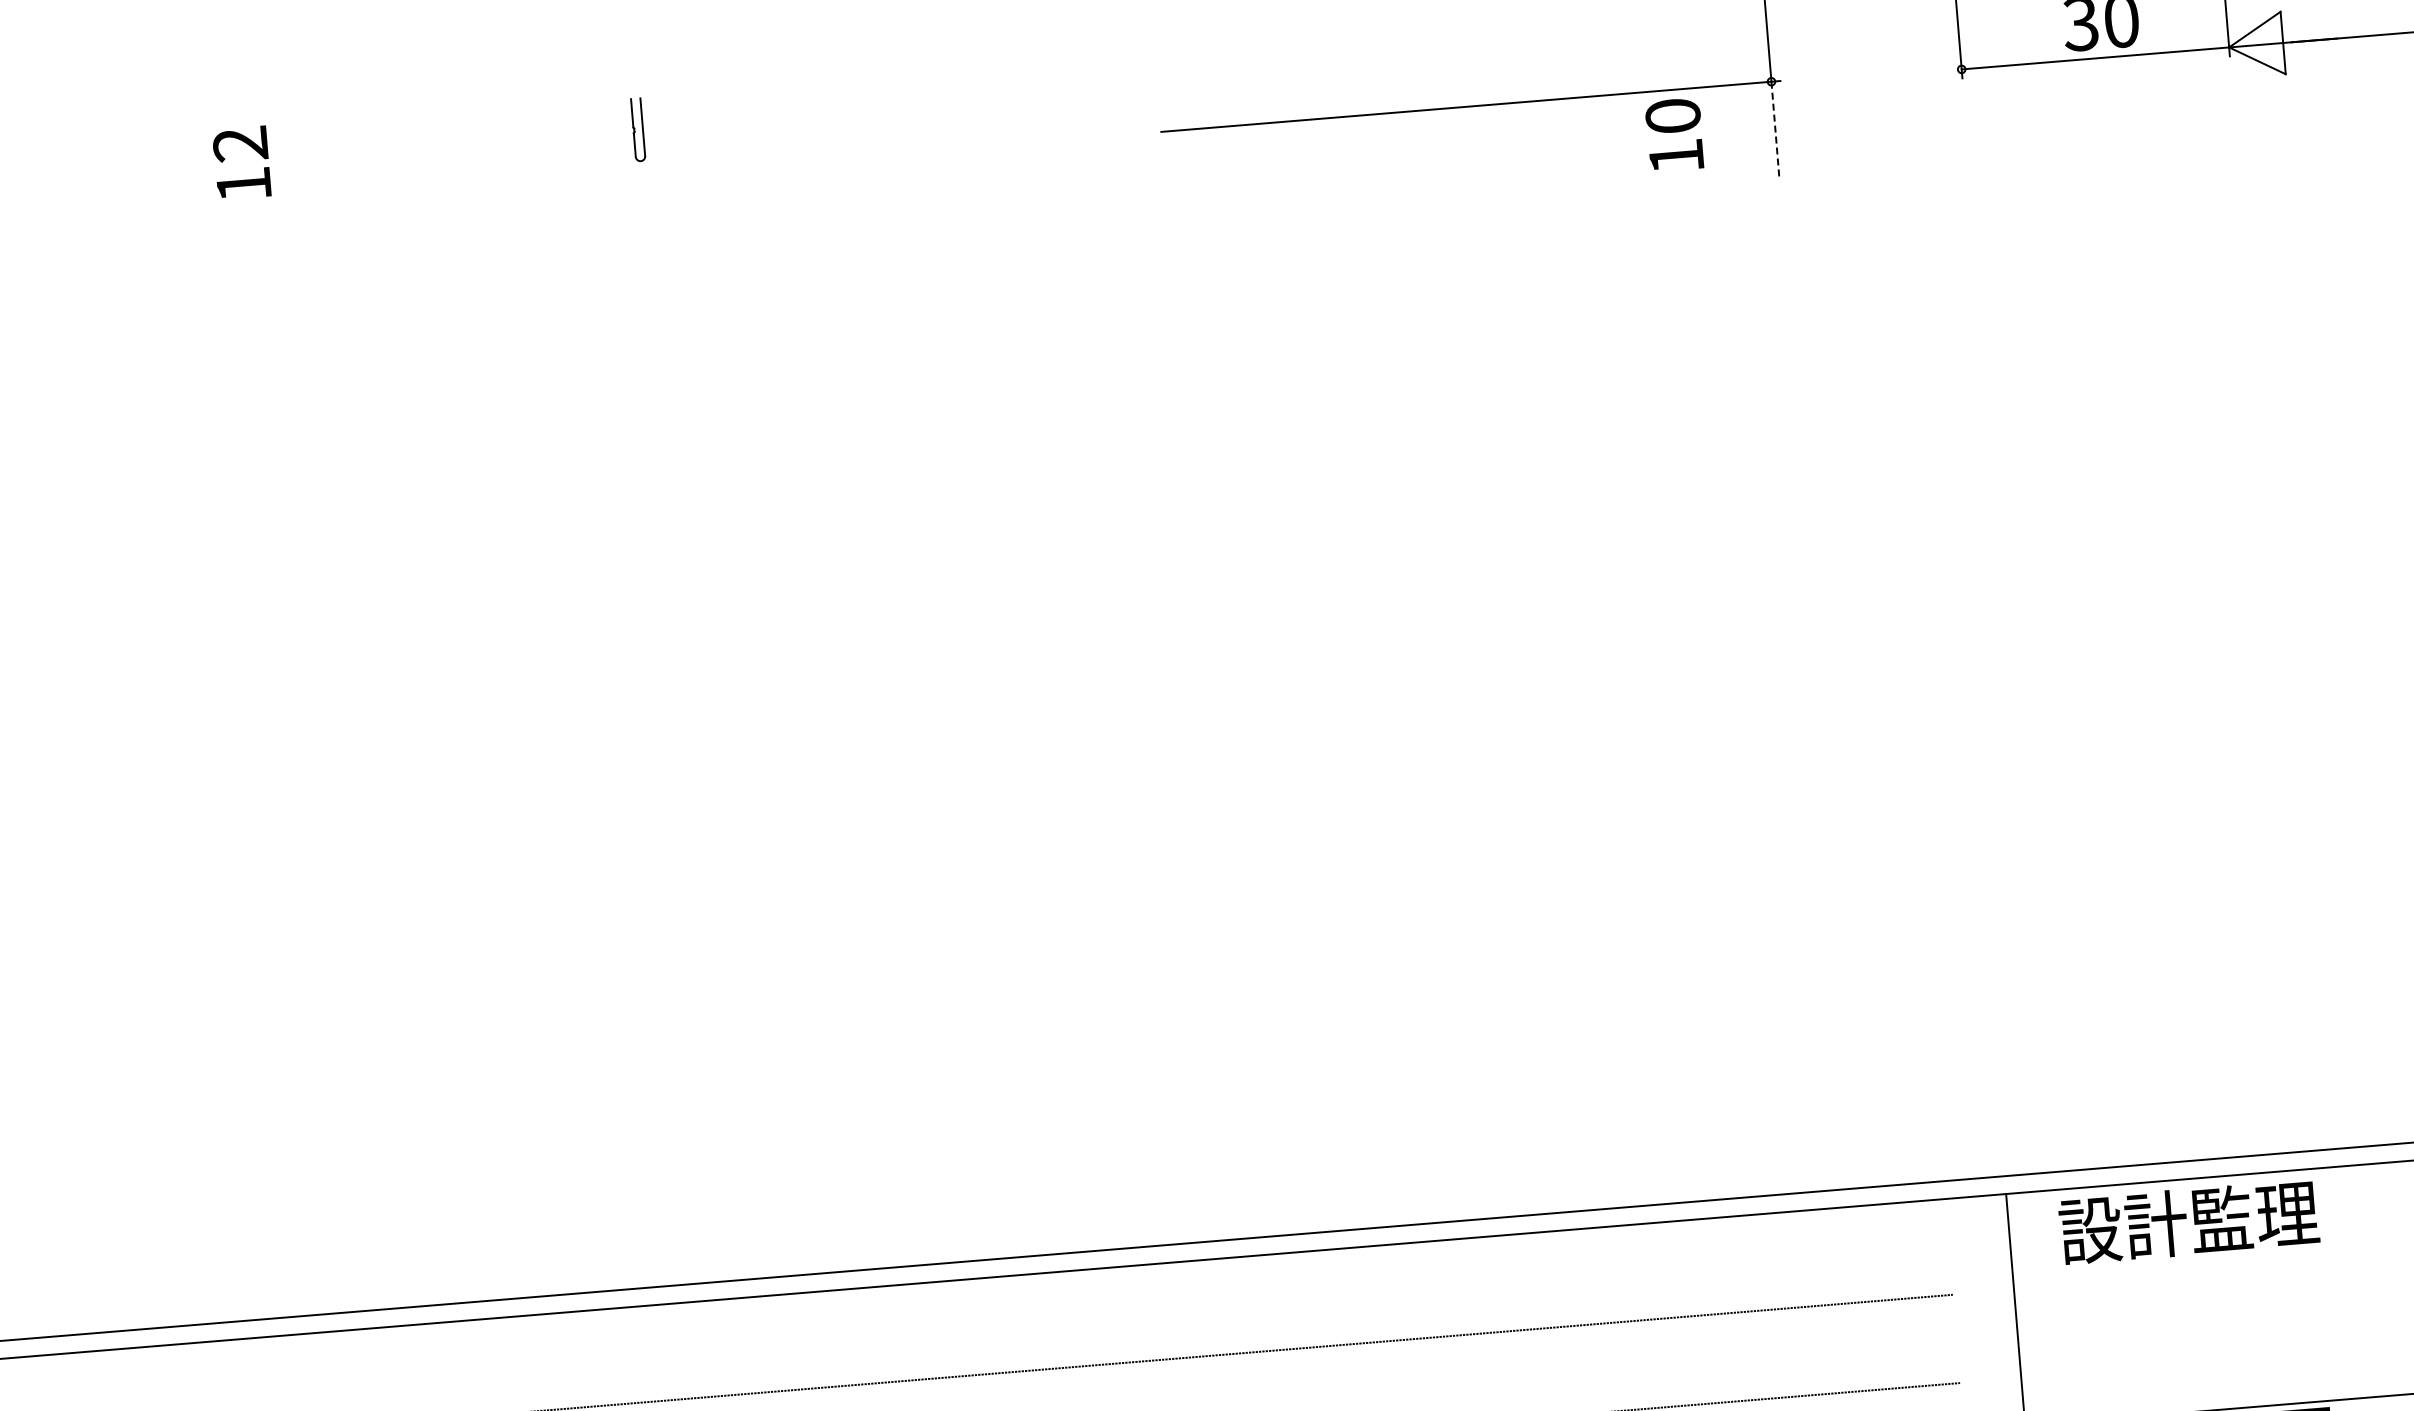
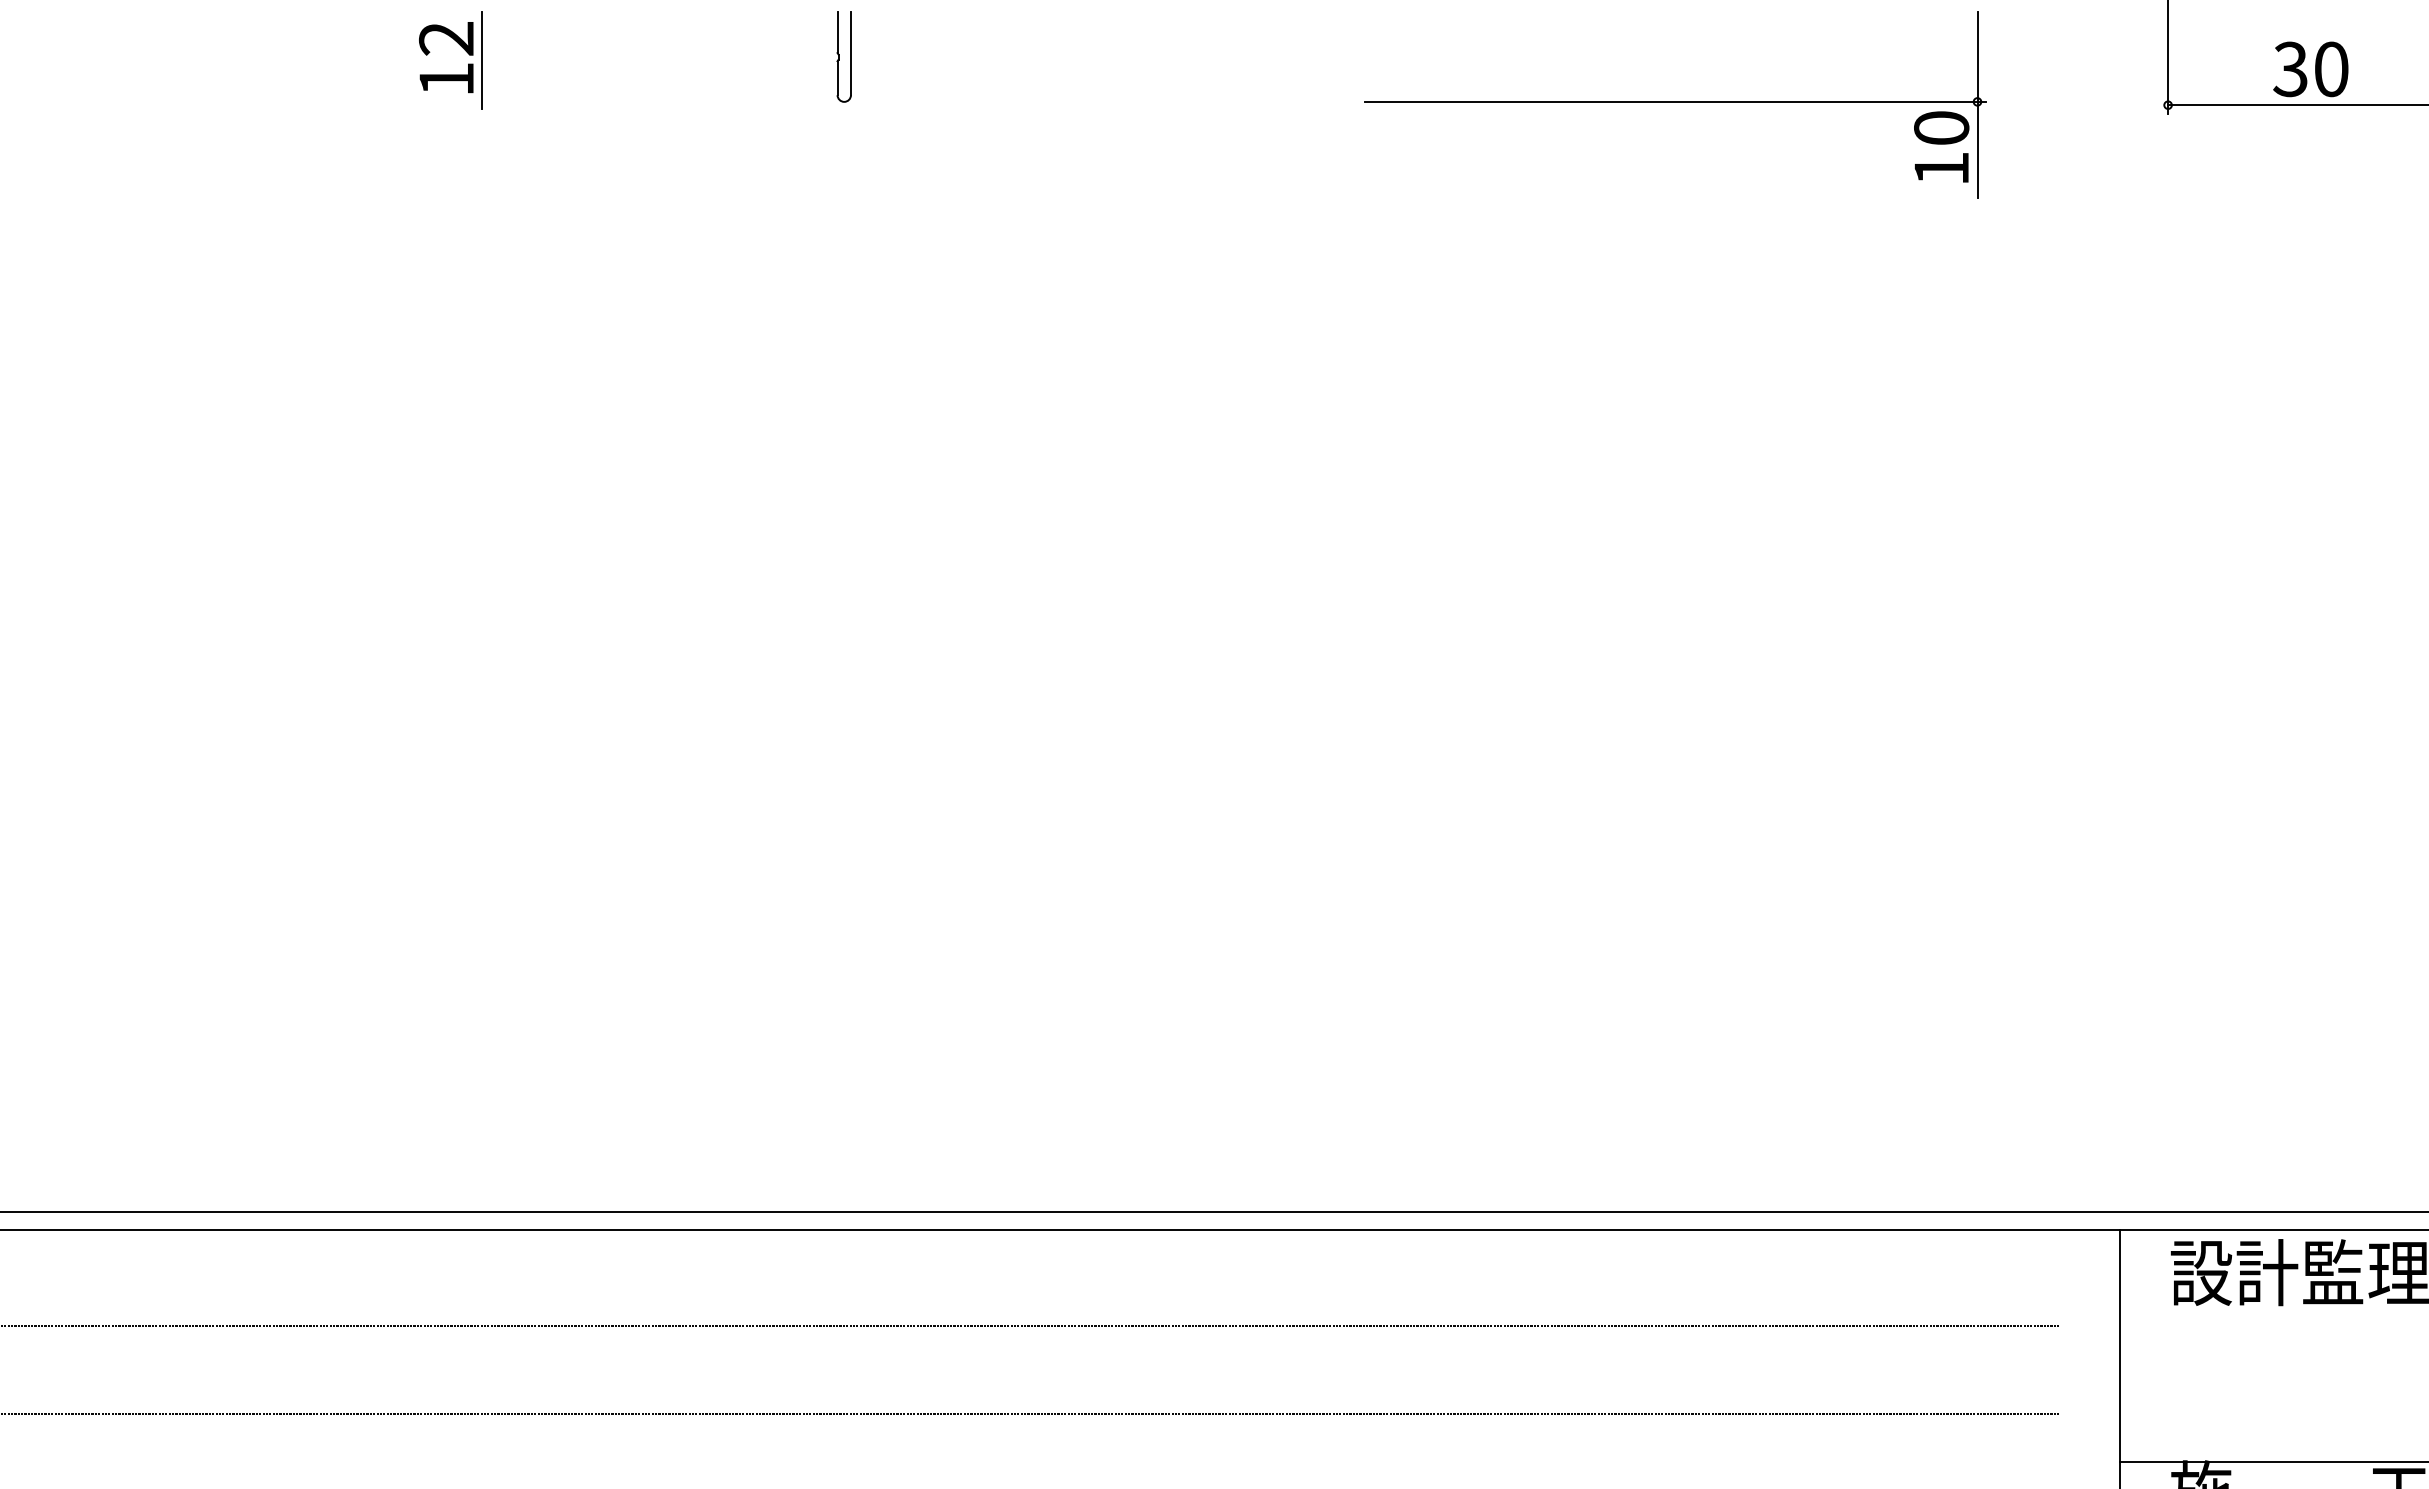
part: (637, 129) -> (843, 56), size x1.43
line: (1775, 130) -> (1977, 150), dashed -> solid
text: (1674, 134) -> (1941, 146), moved
line: (278, 162) -> (482, 60), added

